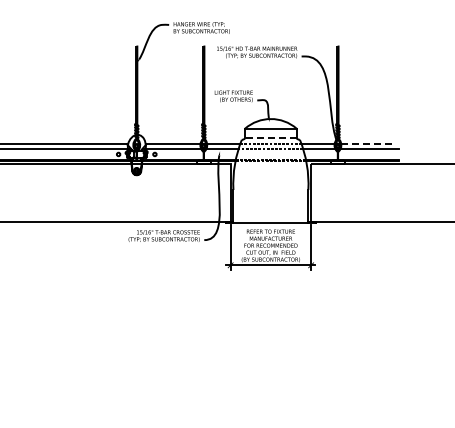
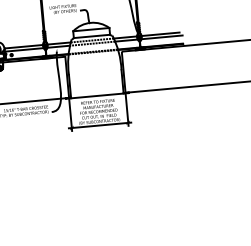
line: (270, 138) -> (91, 36), dashed -> solid
line: (368, 144) -> (160, 34), dashed -> solid

